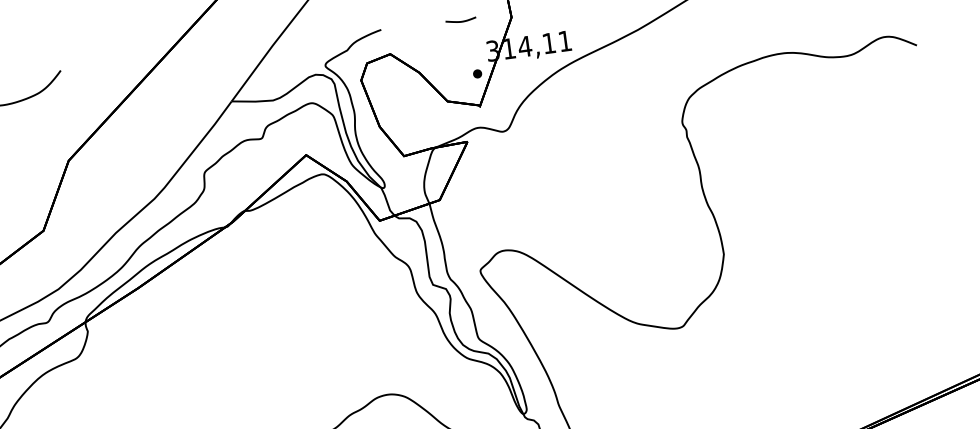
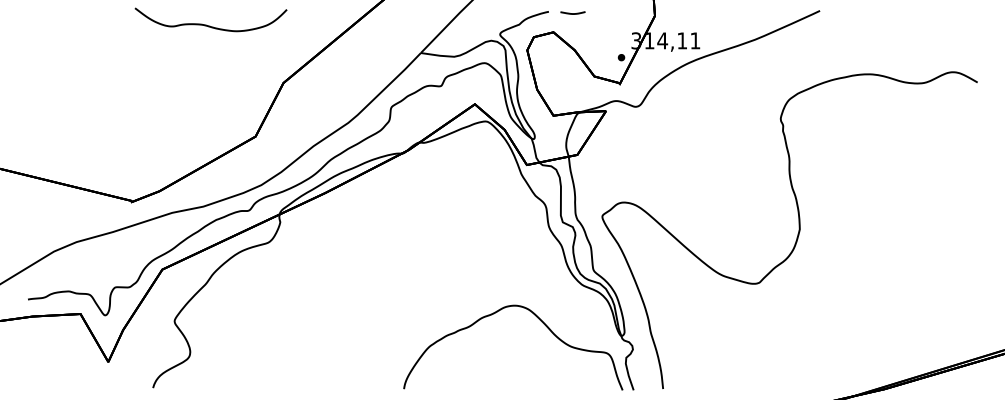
line: (460, 21) -> (572, 13), moved

